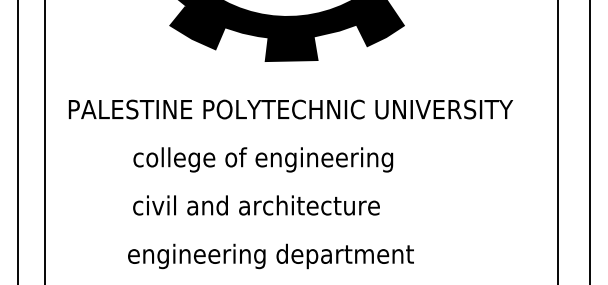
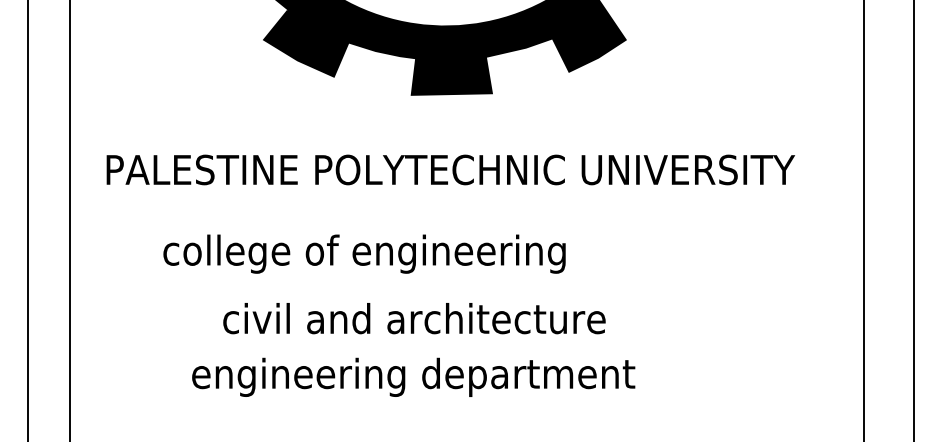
text: (263, 159) -> (364, 253), moved
text: (256, 205) -> (414, 318), moved
text: (270, 256) -> (412, 377), moved

